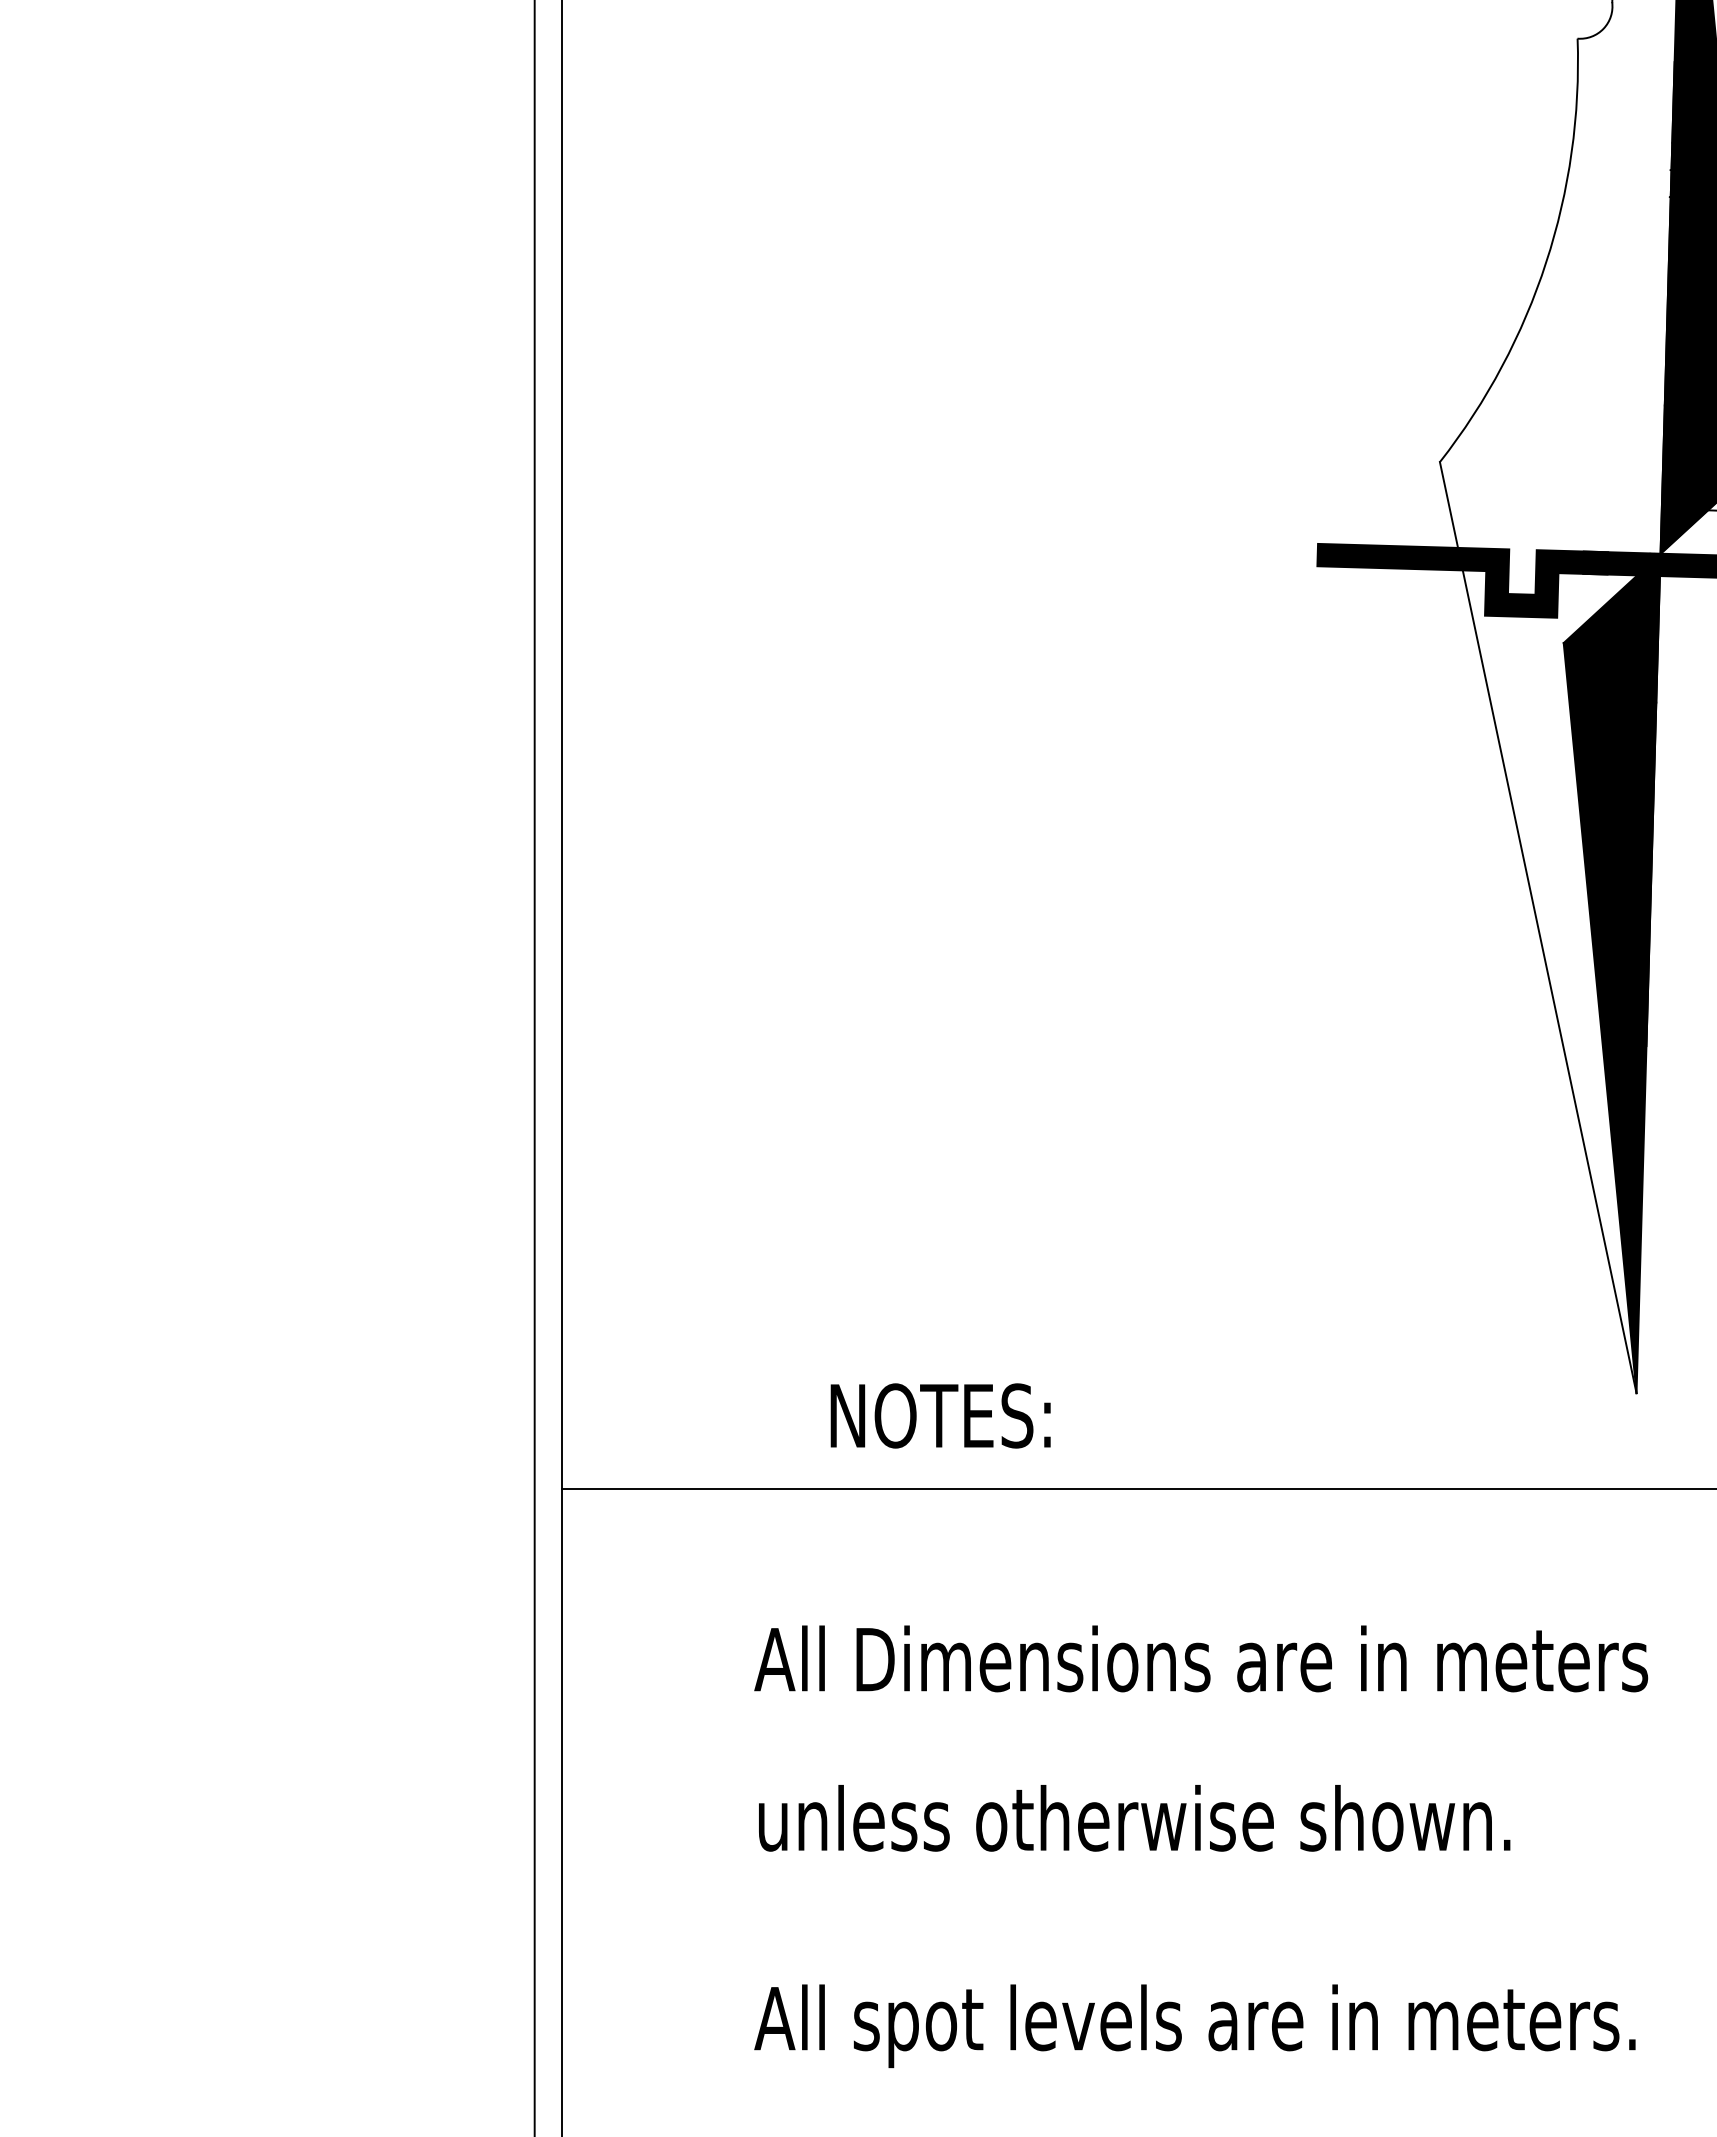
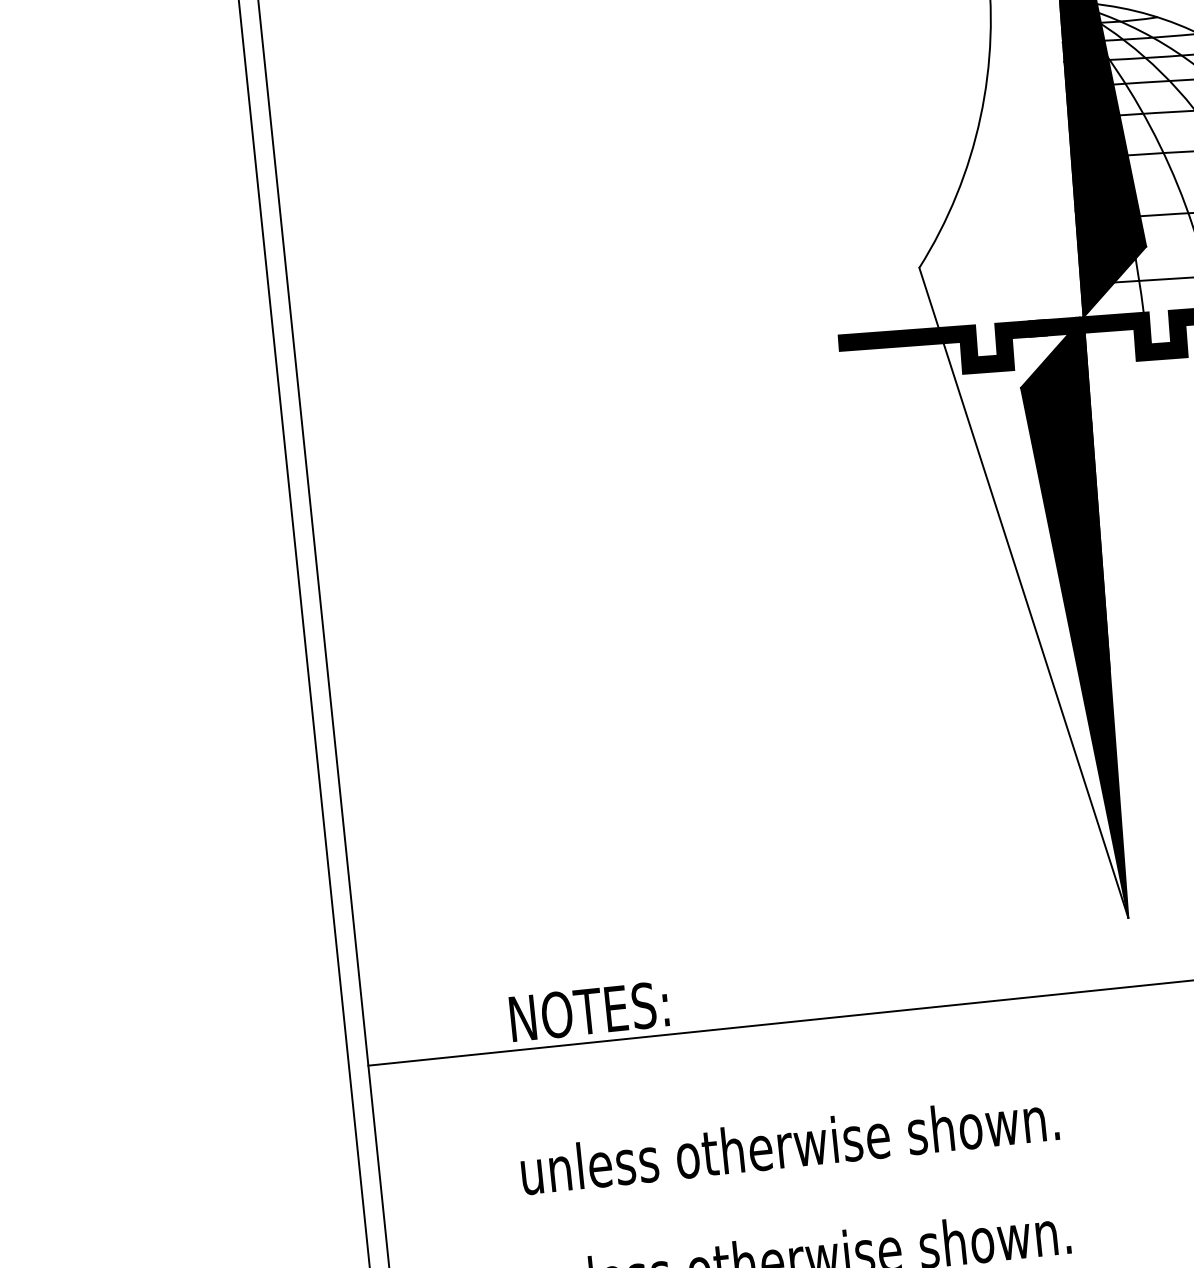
text: (940, 1415) -> (589, 1011), moved
text: (1201, 1658) -> (837, 1139), All Dimensions are in meters -> unless otherwise shown.

